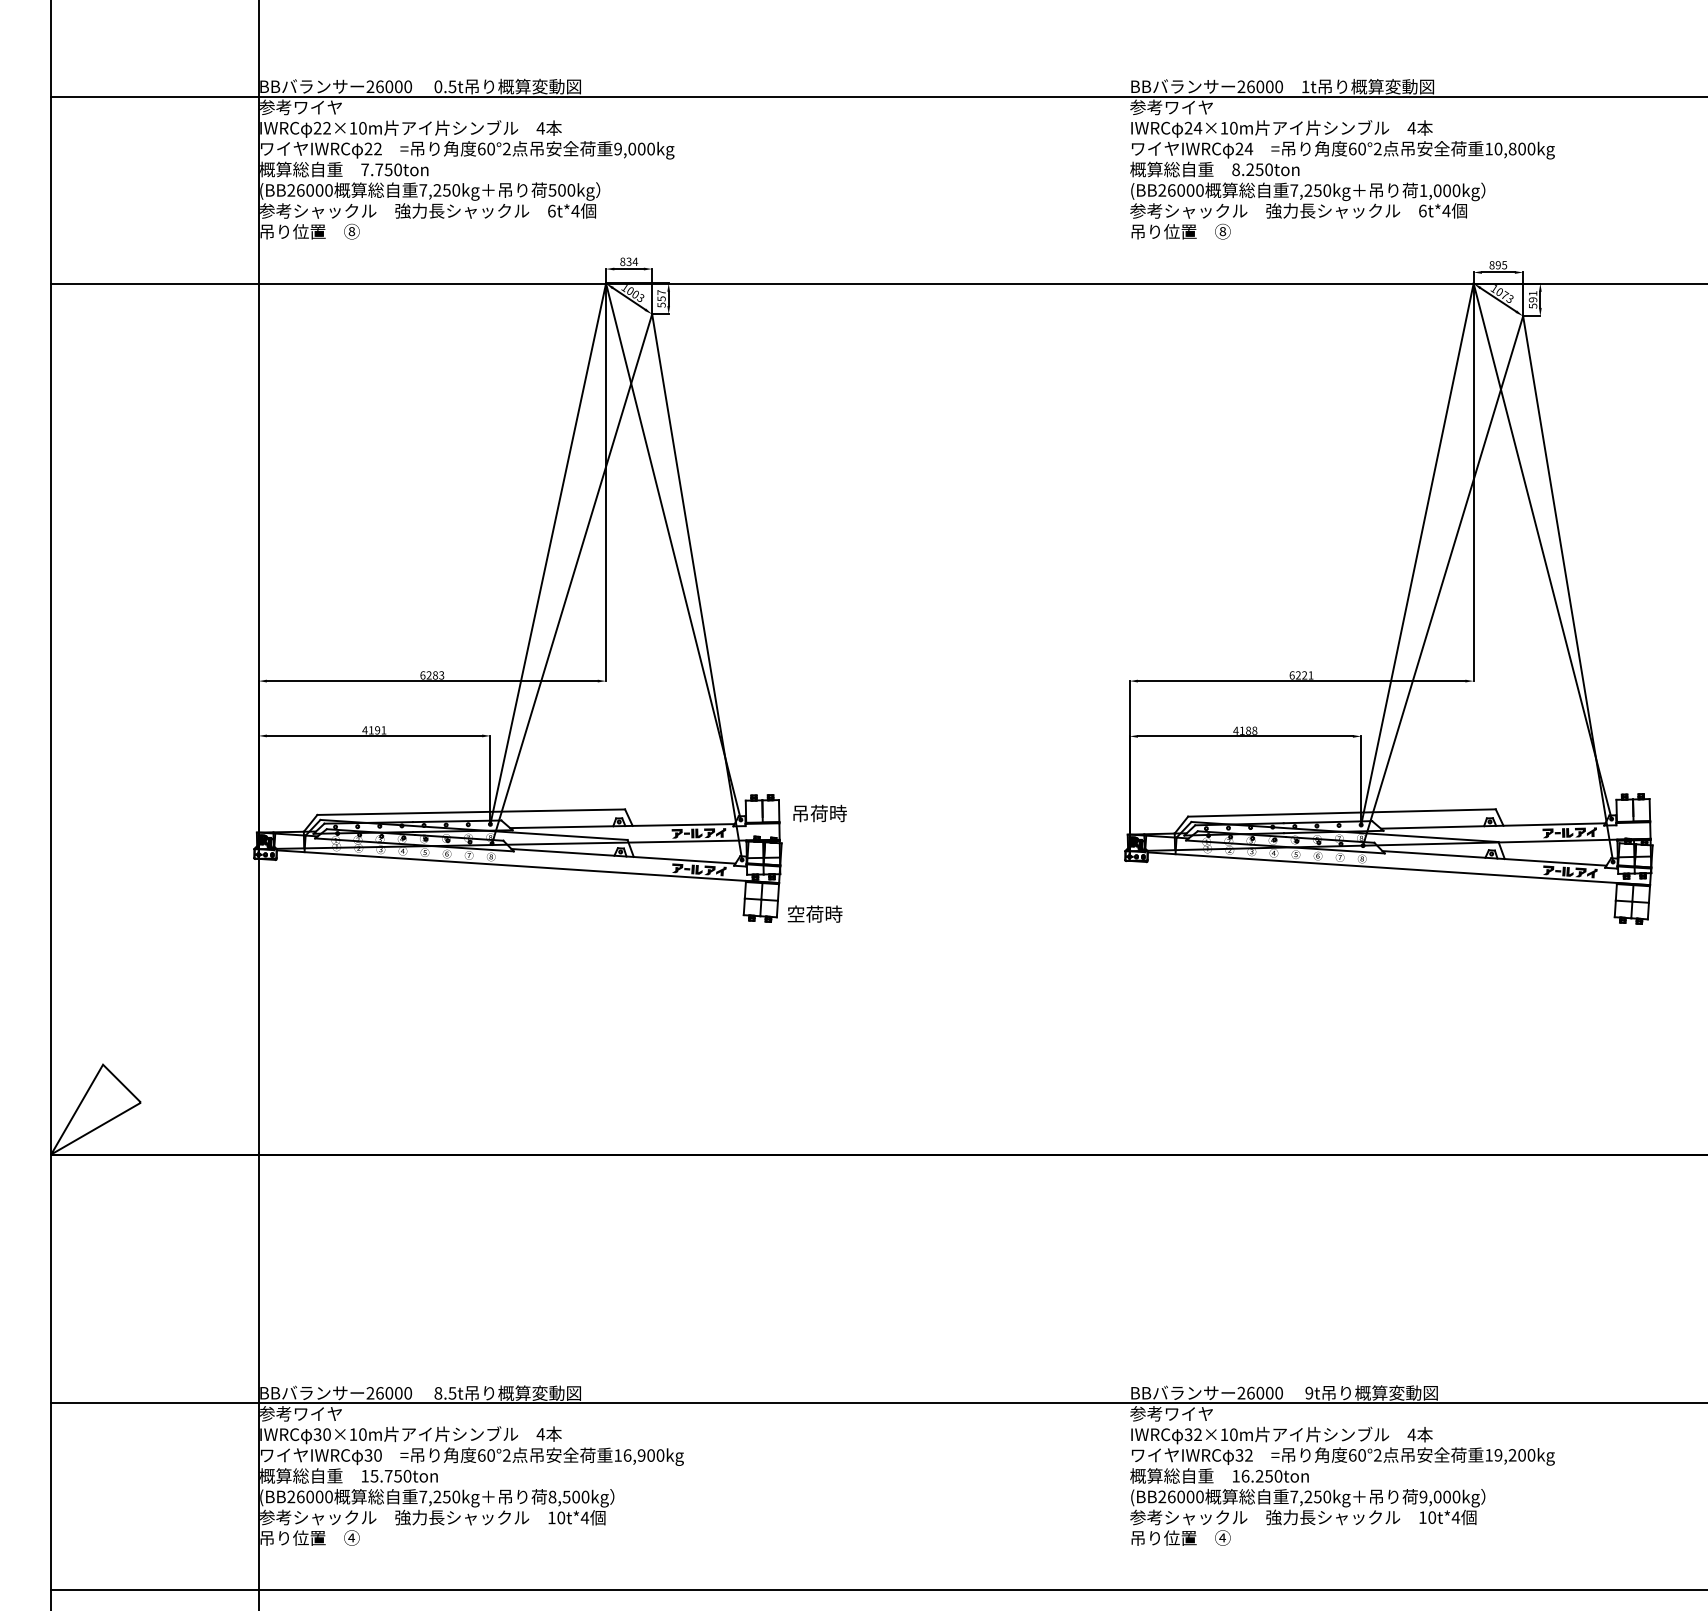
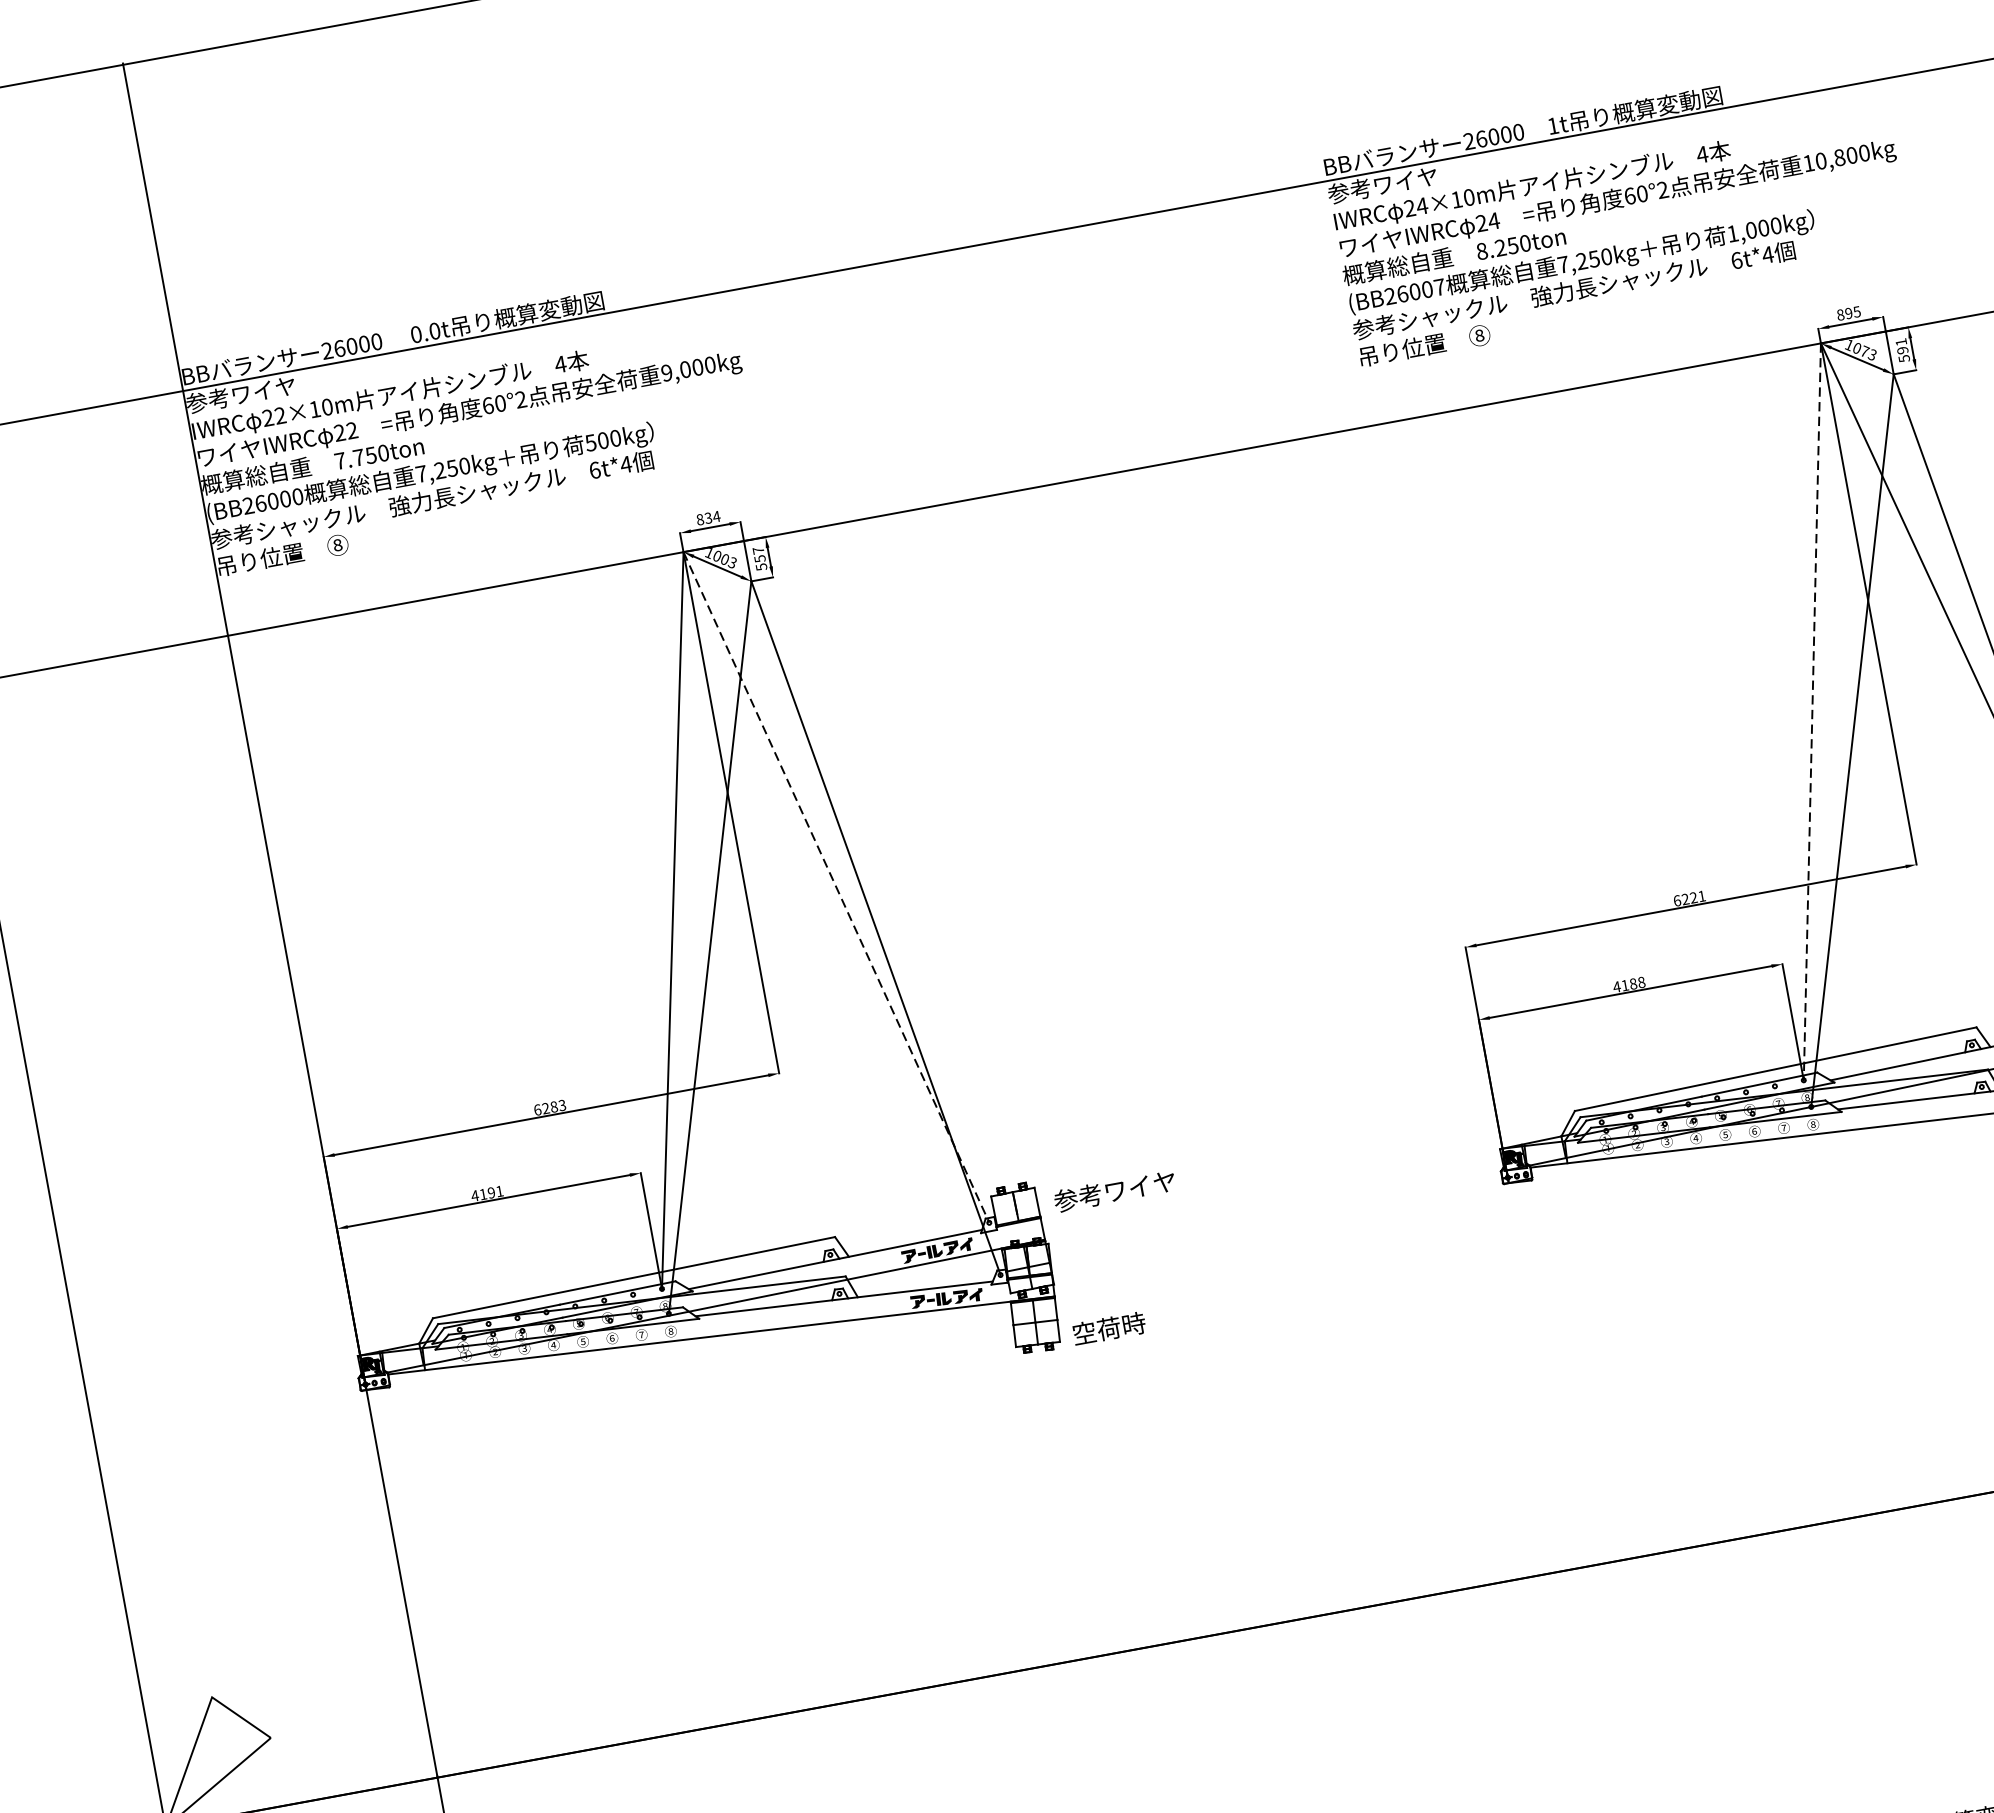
text: (452, 86) -> (434, 330), 0.5t -> 0.0t
text: (1199, 190) -> (1439, 287), (BB26000 -> (BB26007
line: (673, 552) -> (836, 888), solid -> dashed
line: (1417, 554) -> (1812, 712), solid -> dashed
text: (837, 813) -> (1114, 1191), 吊荷時 -> 参考ワイヤ

